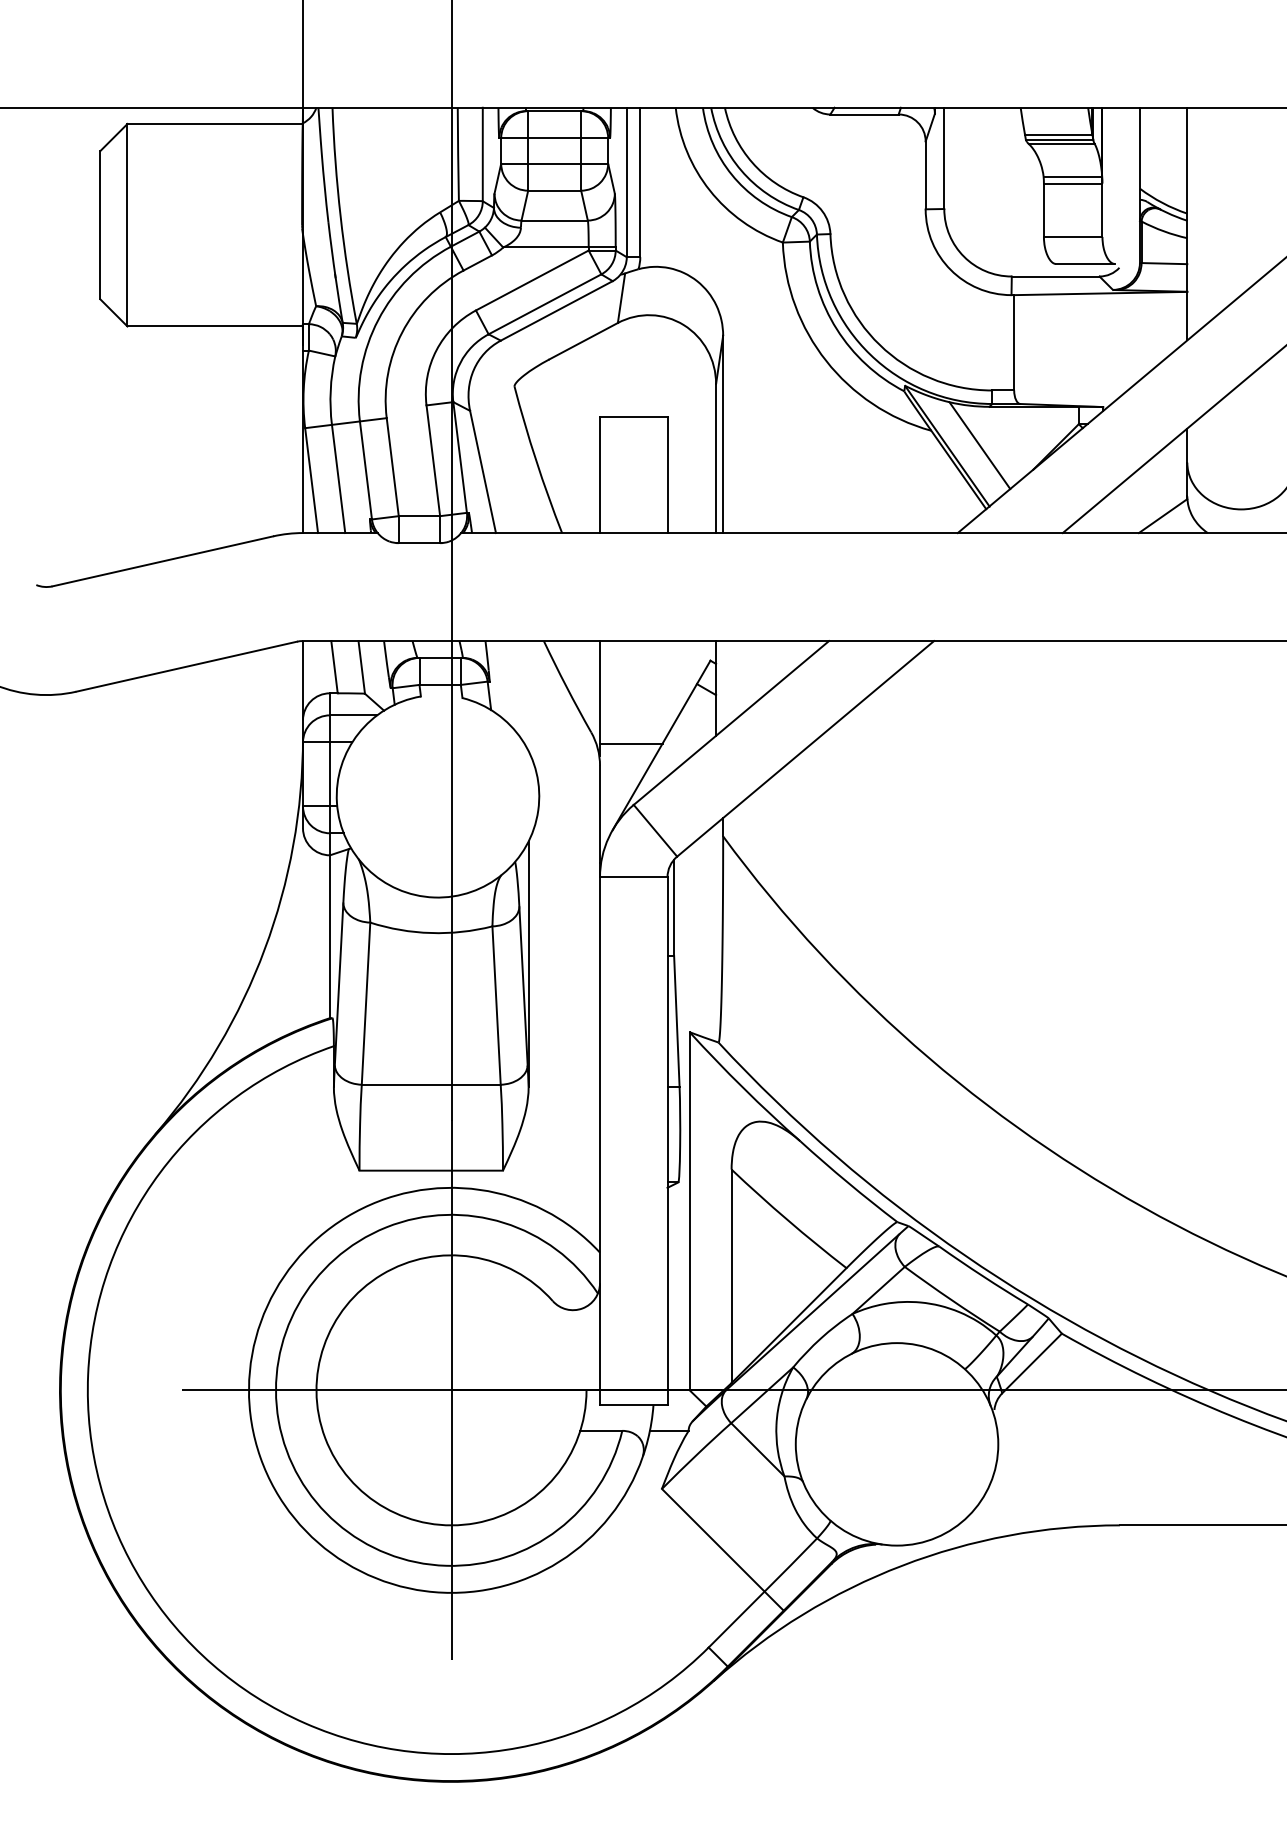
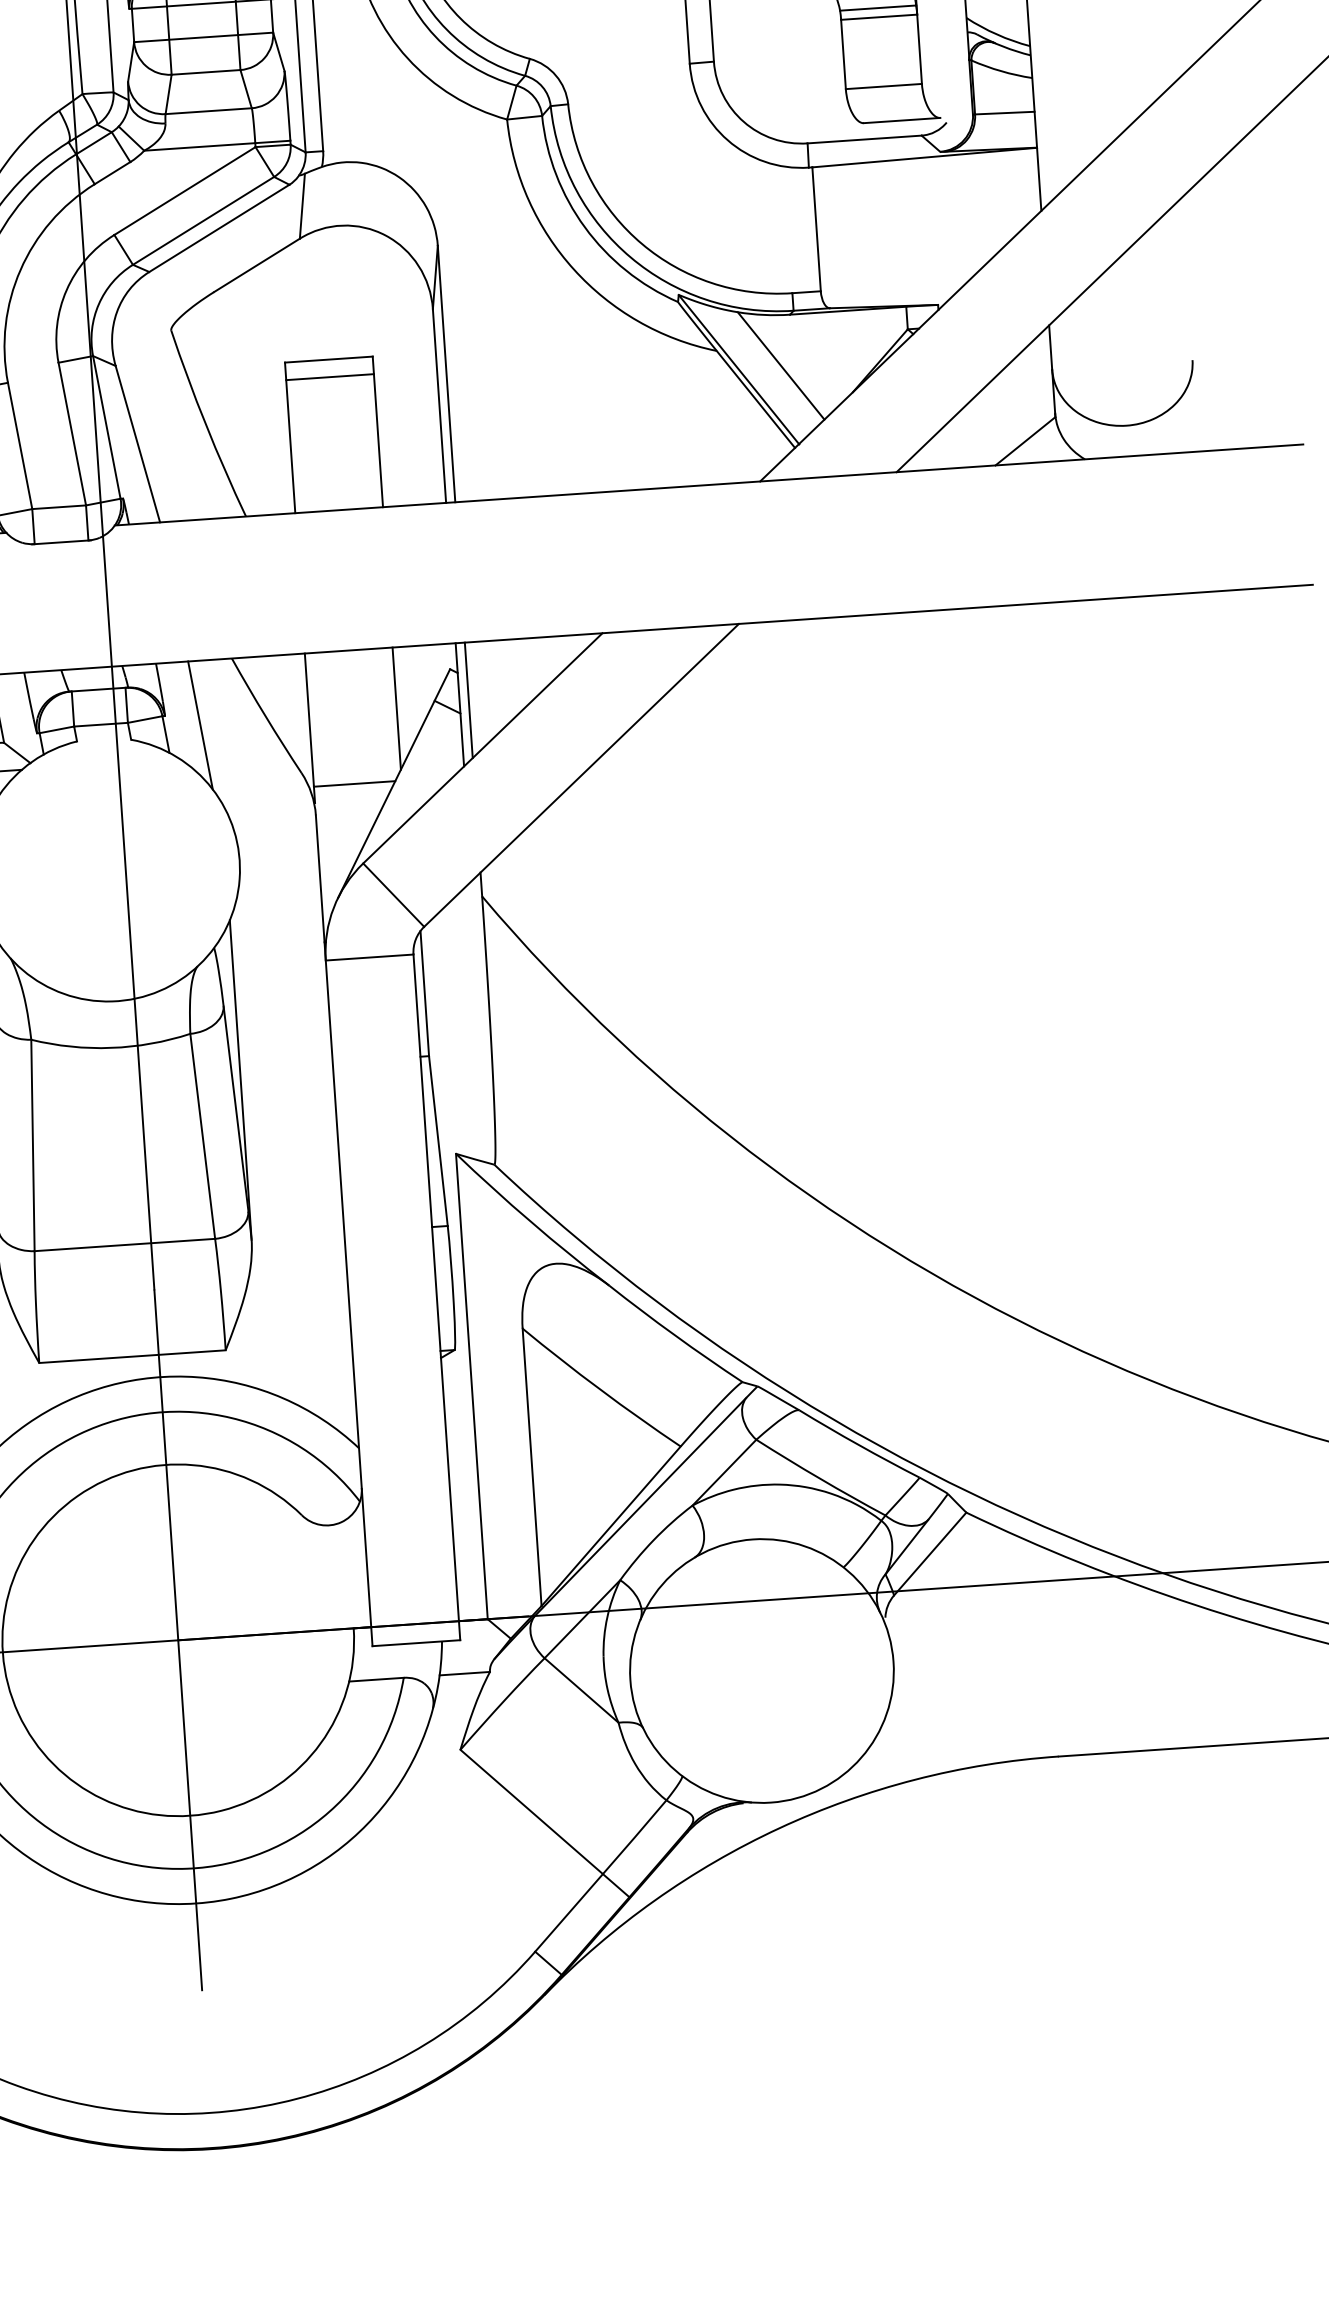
line: (633, 430) -> (329, 376), added
line: (723, 685) -> (469, 700), added
line: (667, 688) -> (396, 709), added
line: (516, 690) -> (200, 725), added

